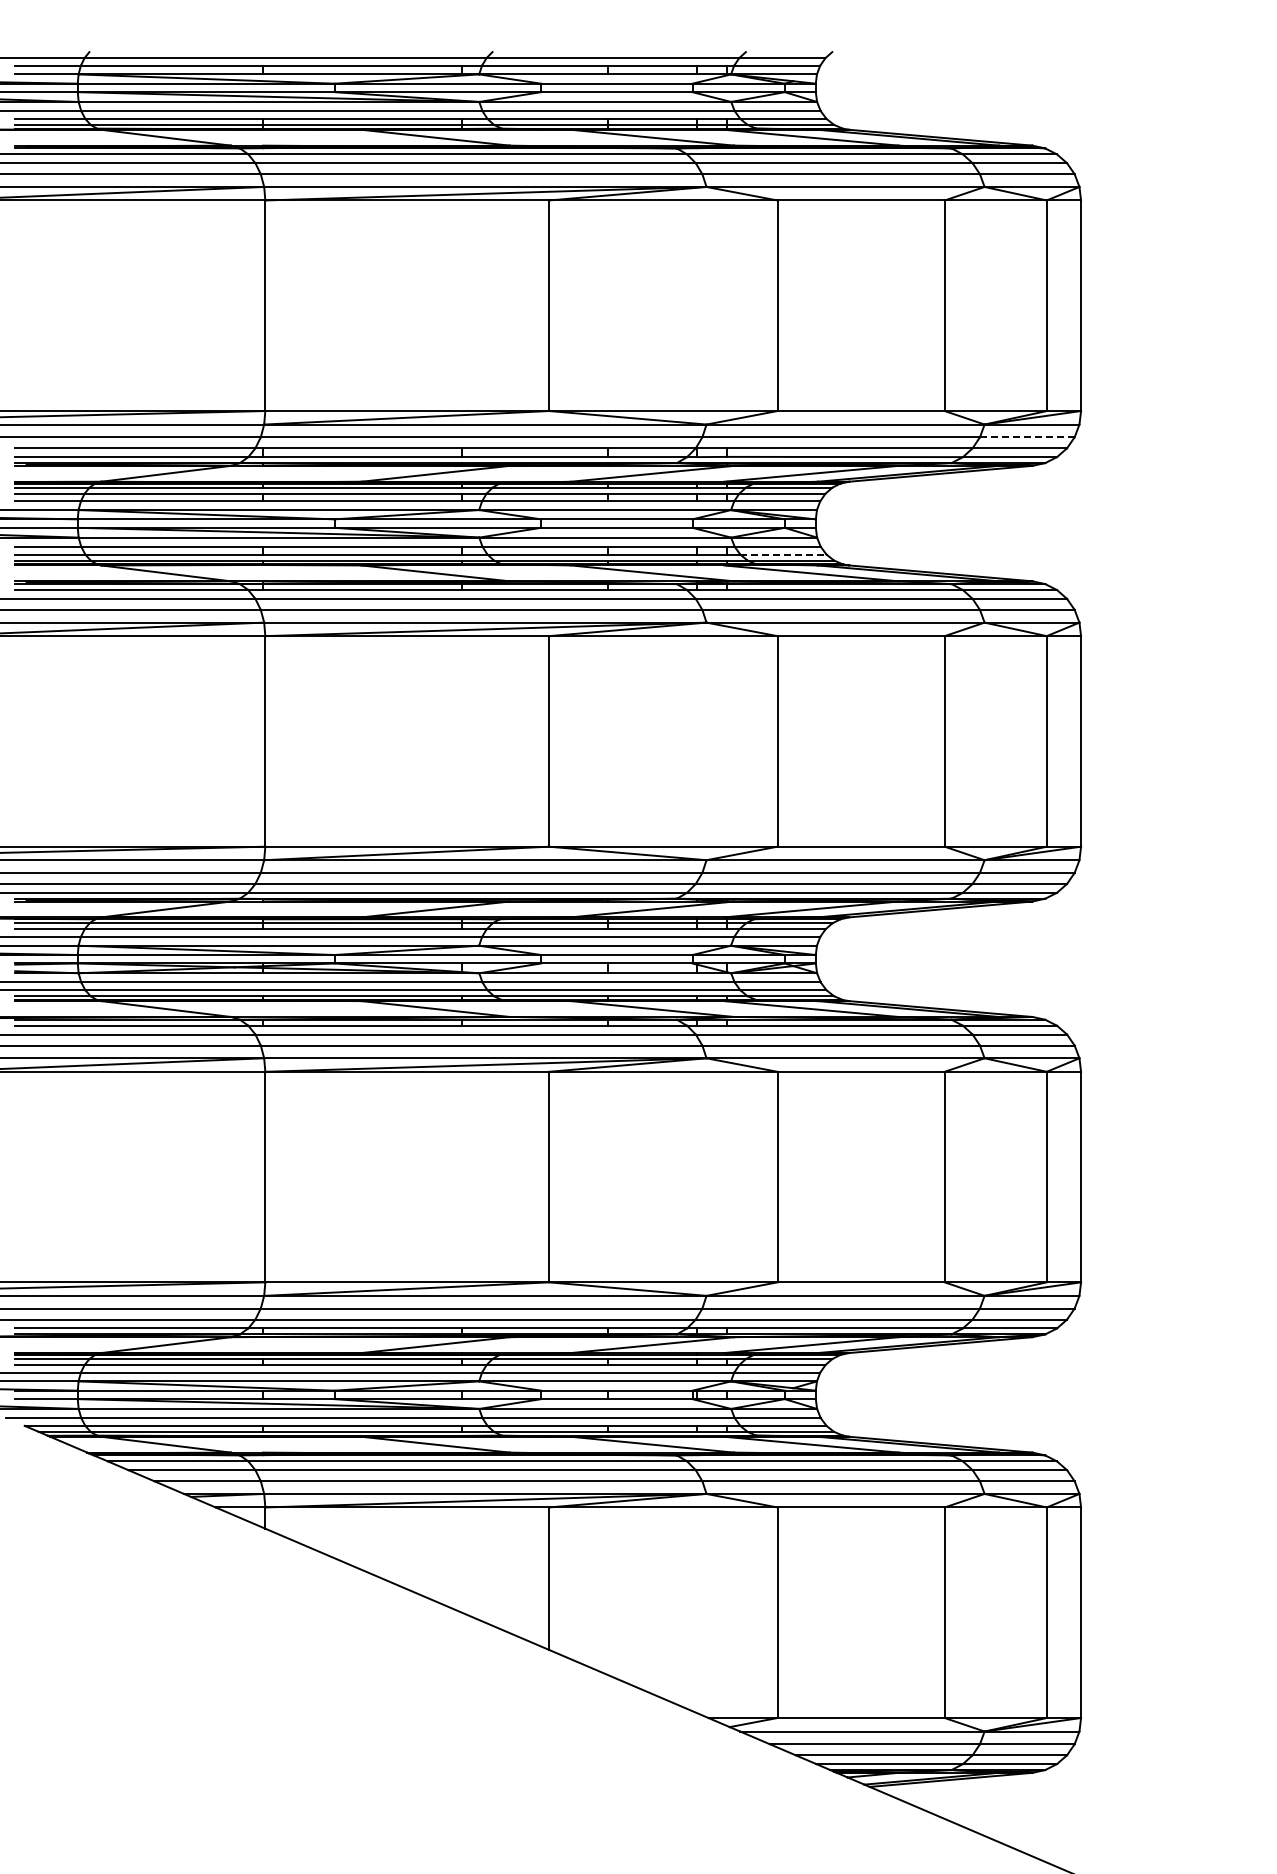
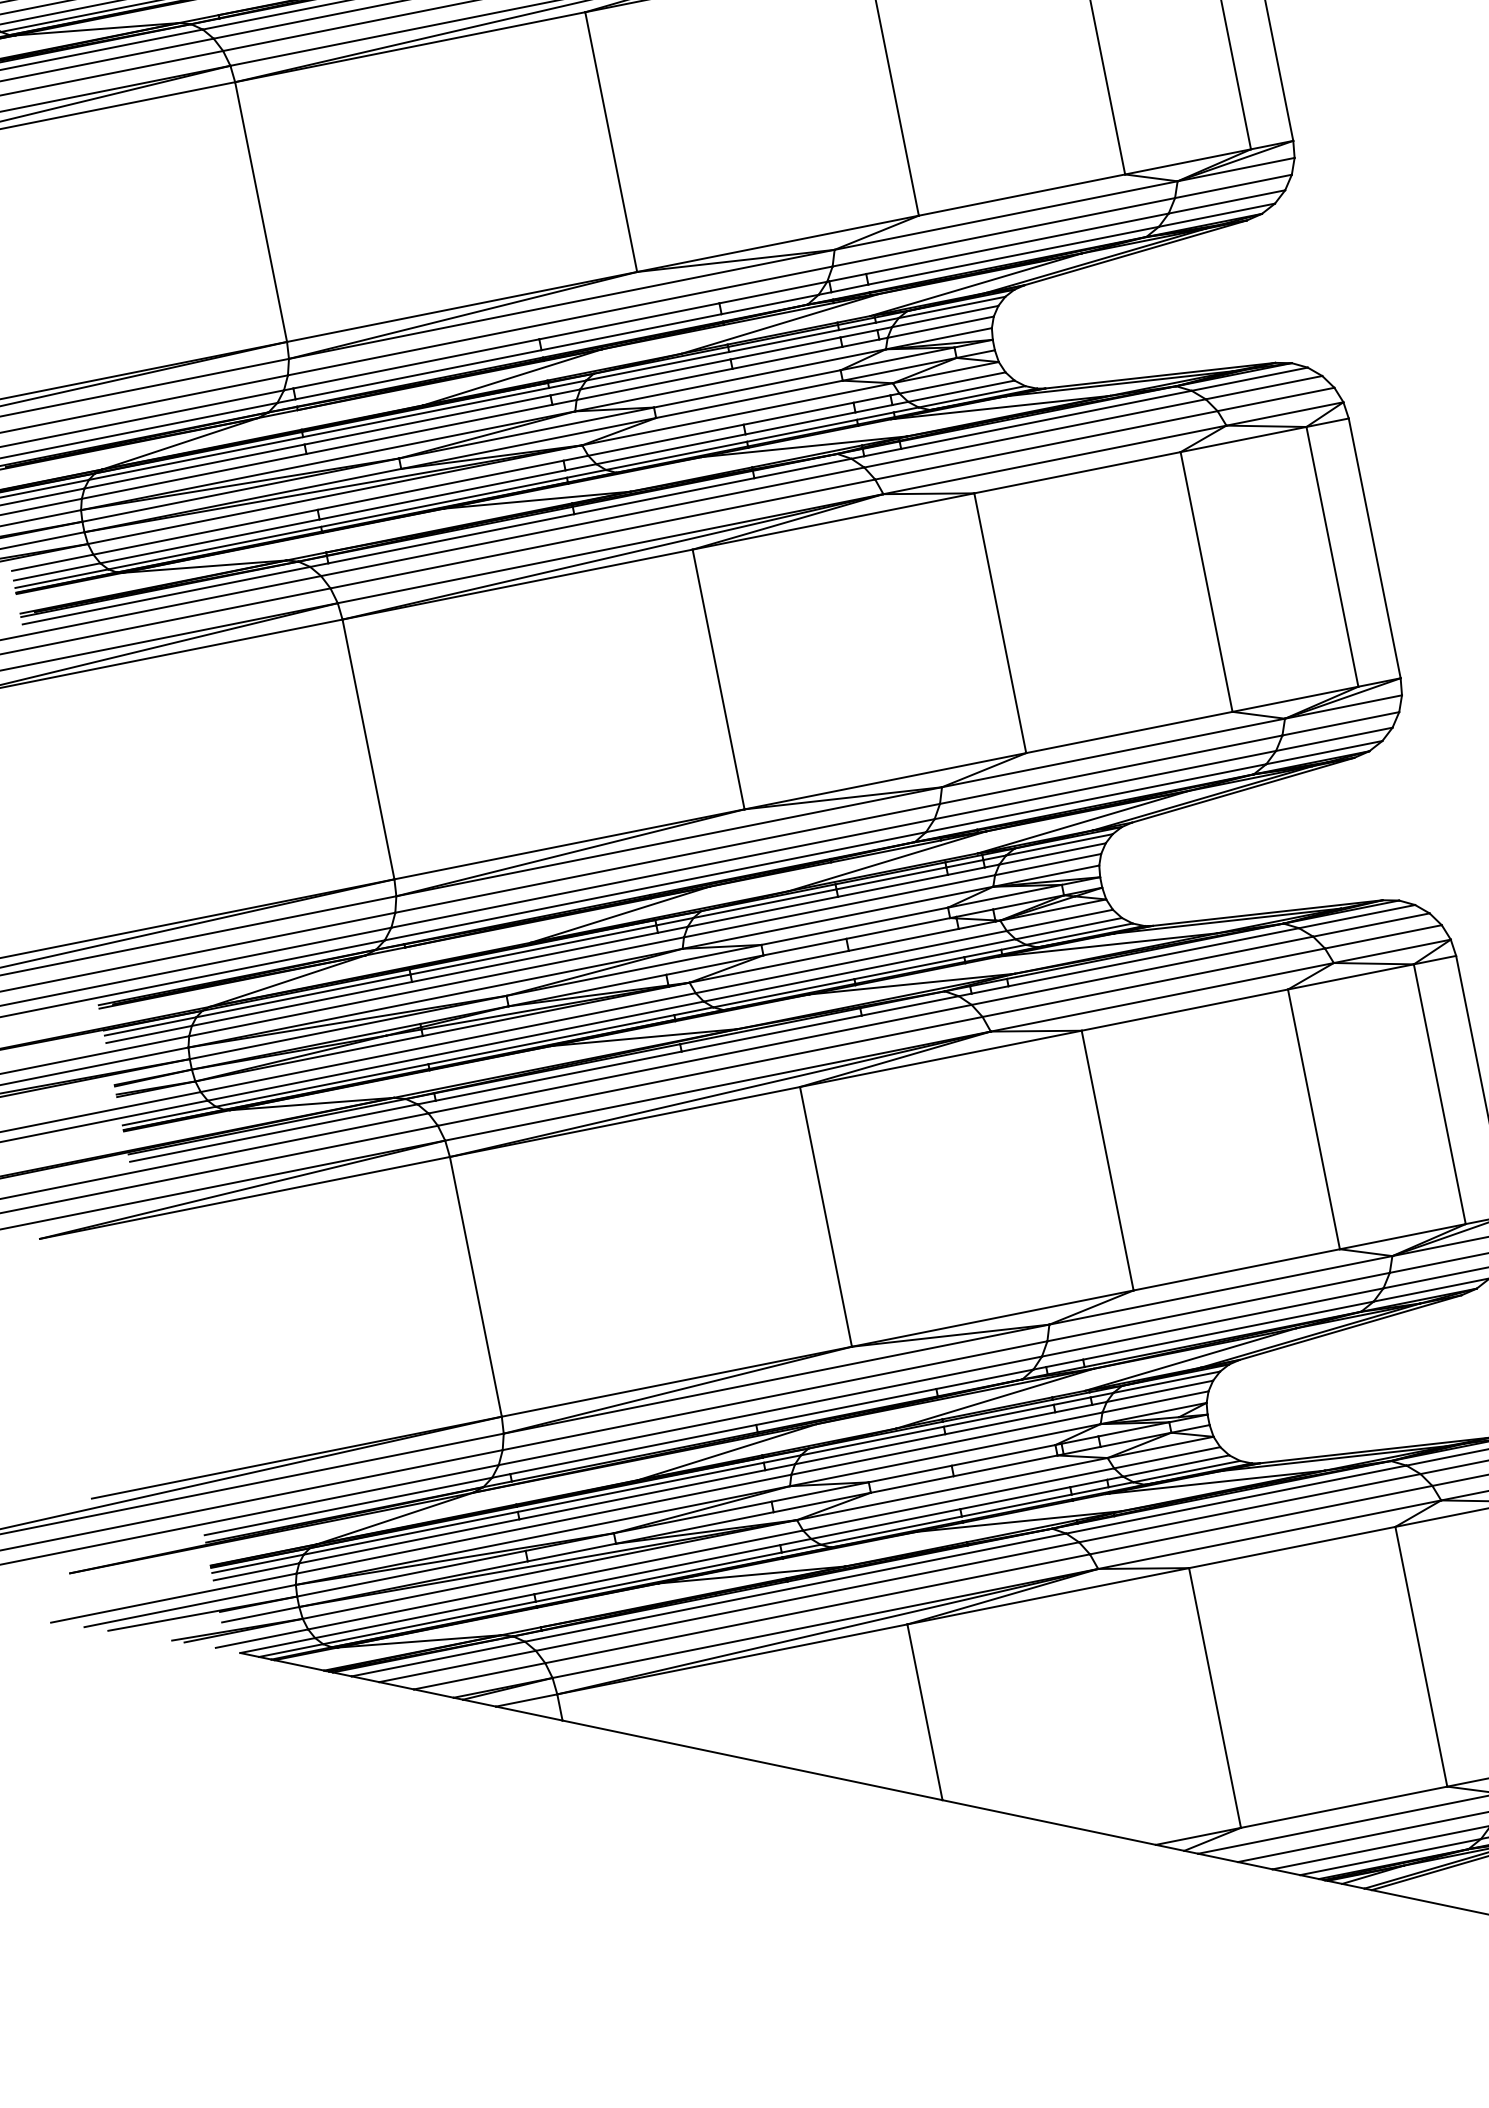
line: (1026, 437) -> (1232, 186), dashed -> solid
line: (783, 554) -> (961, 391), dashed -> solid

